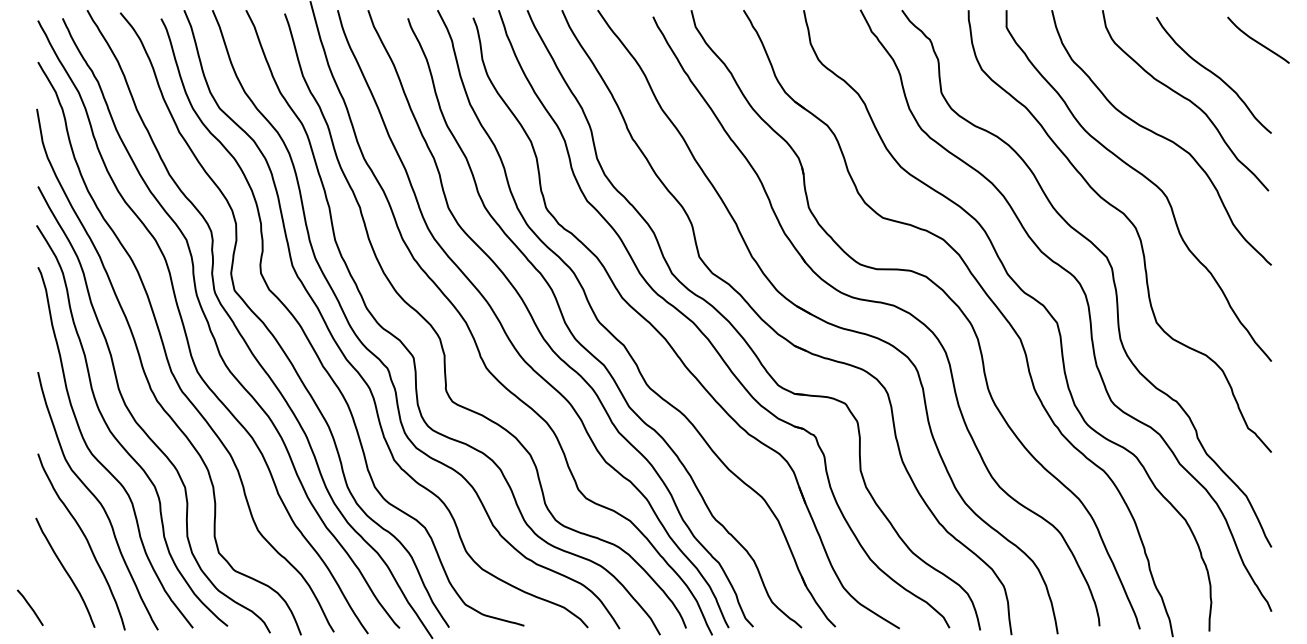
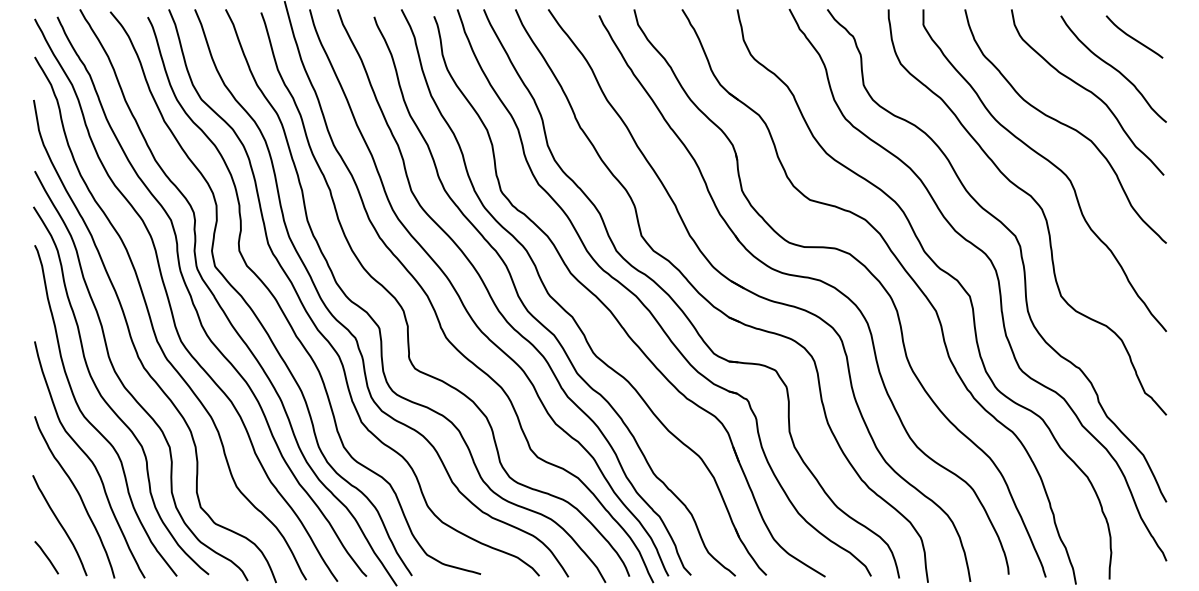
curve: (1257, 40) -> (1133, 37), moved
line: (30, 607) -> (46, 557), moved

